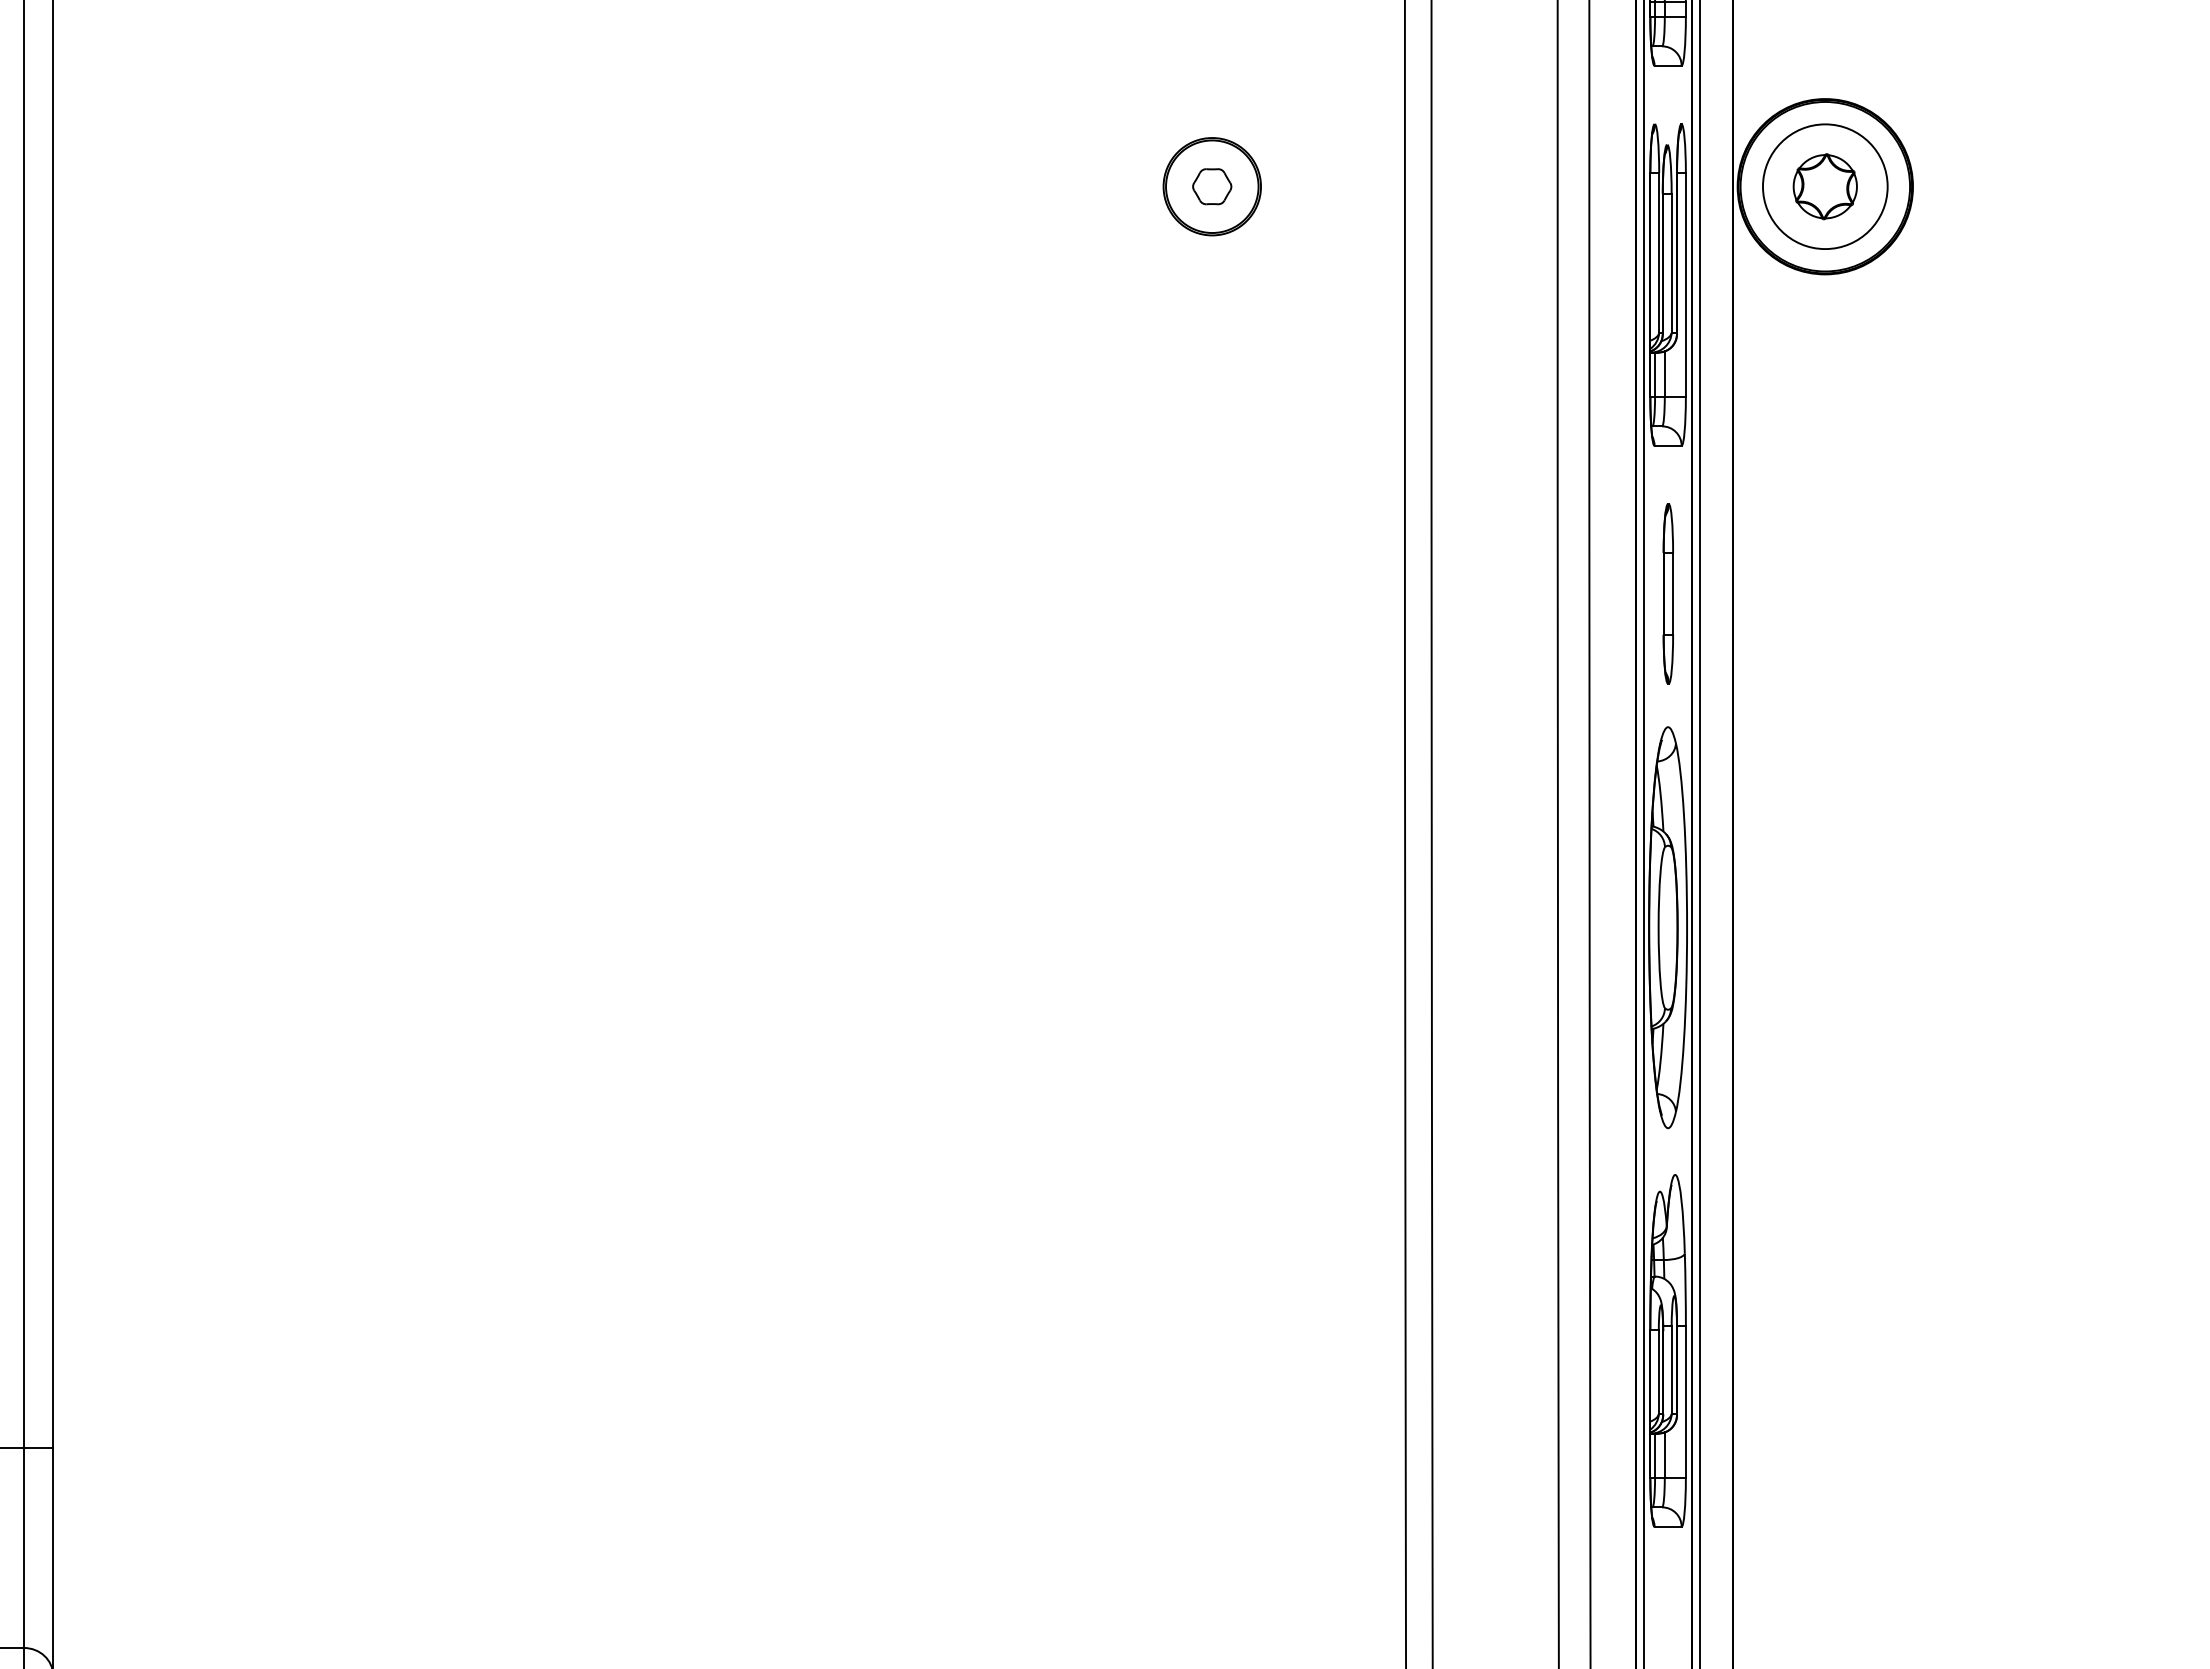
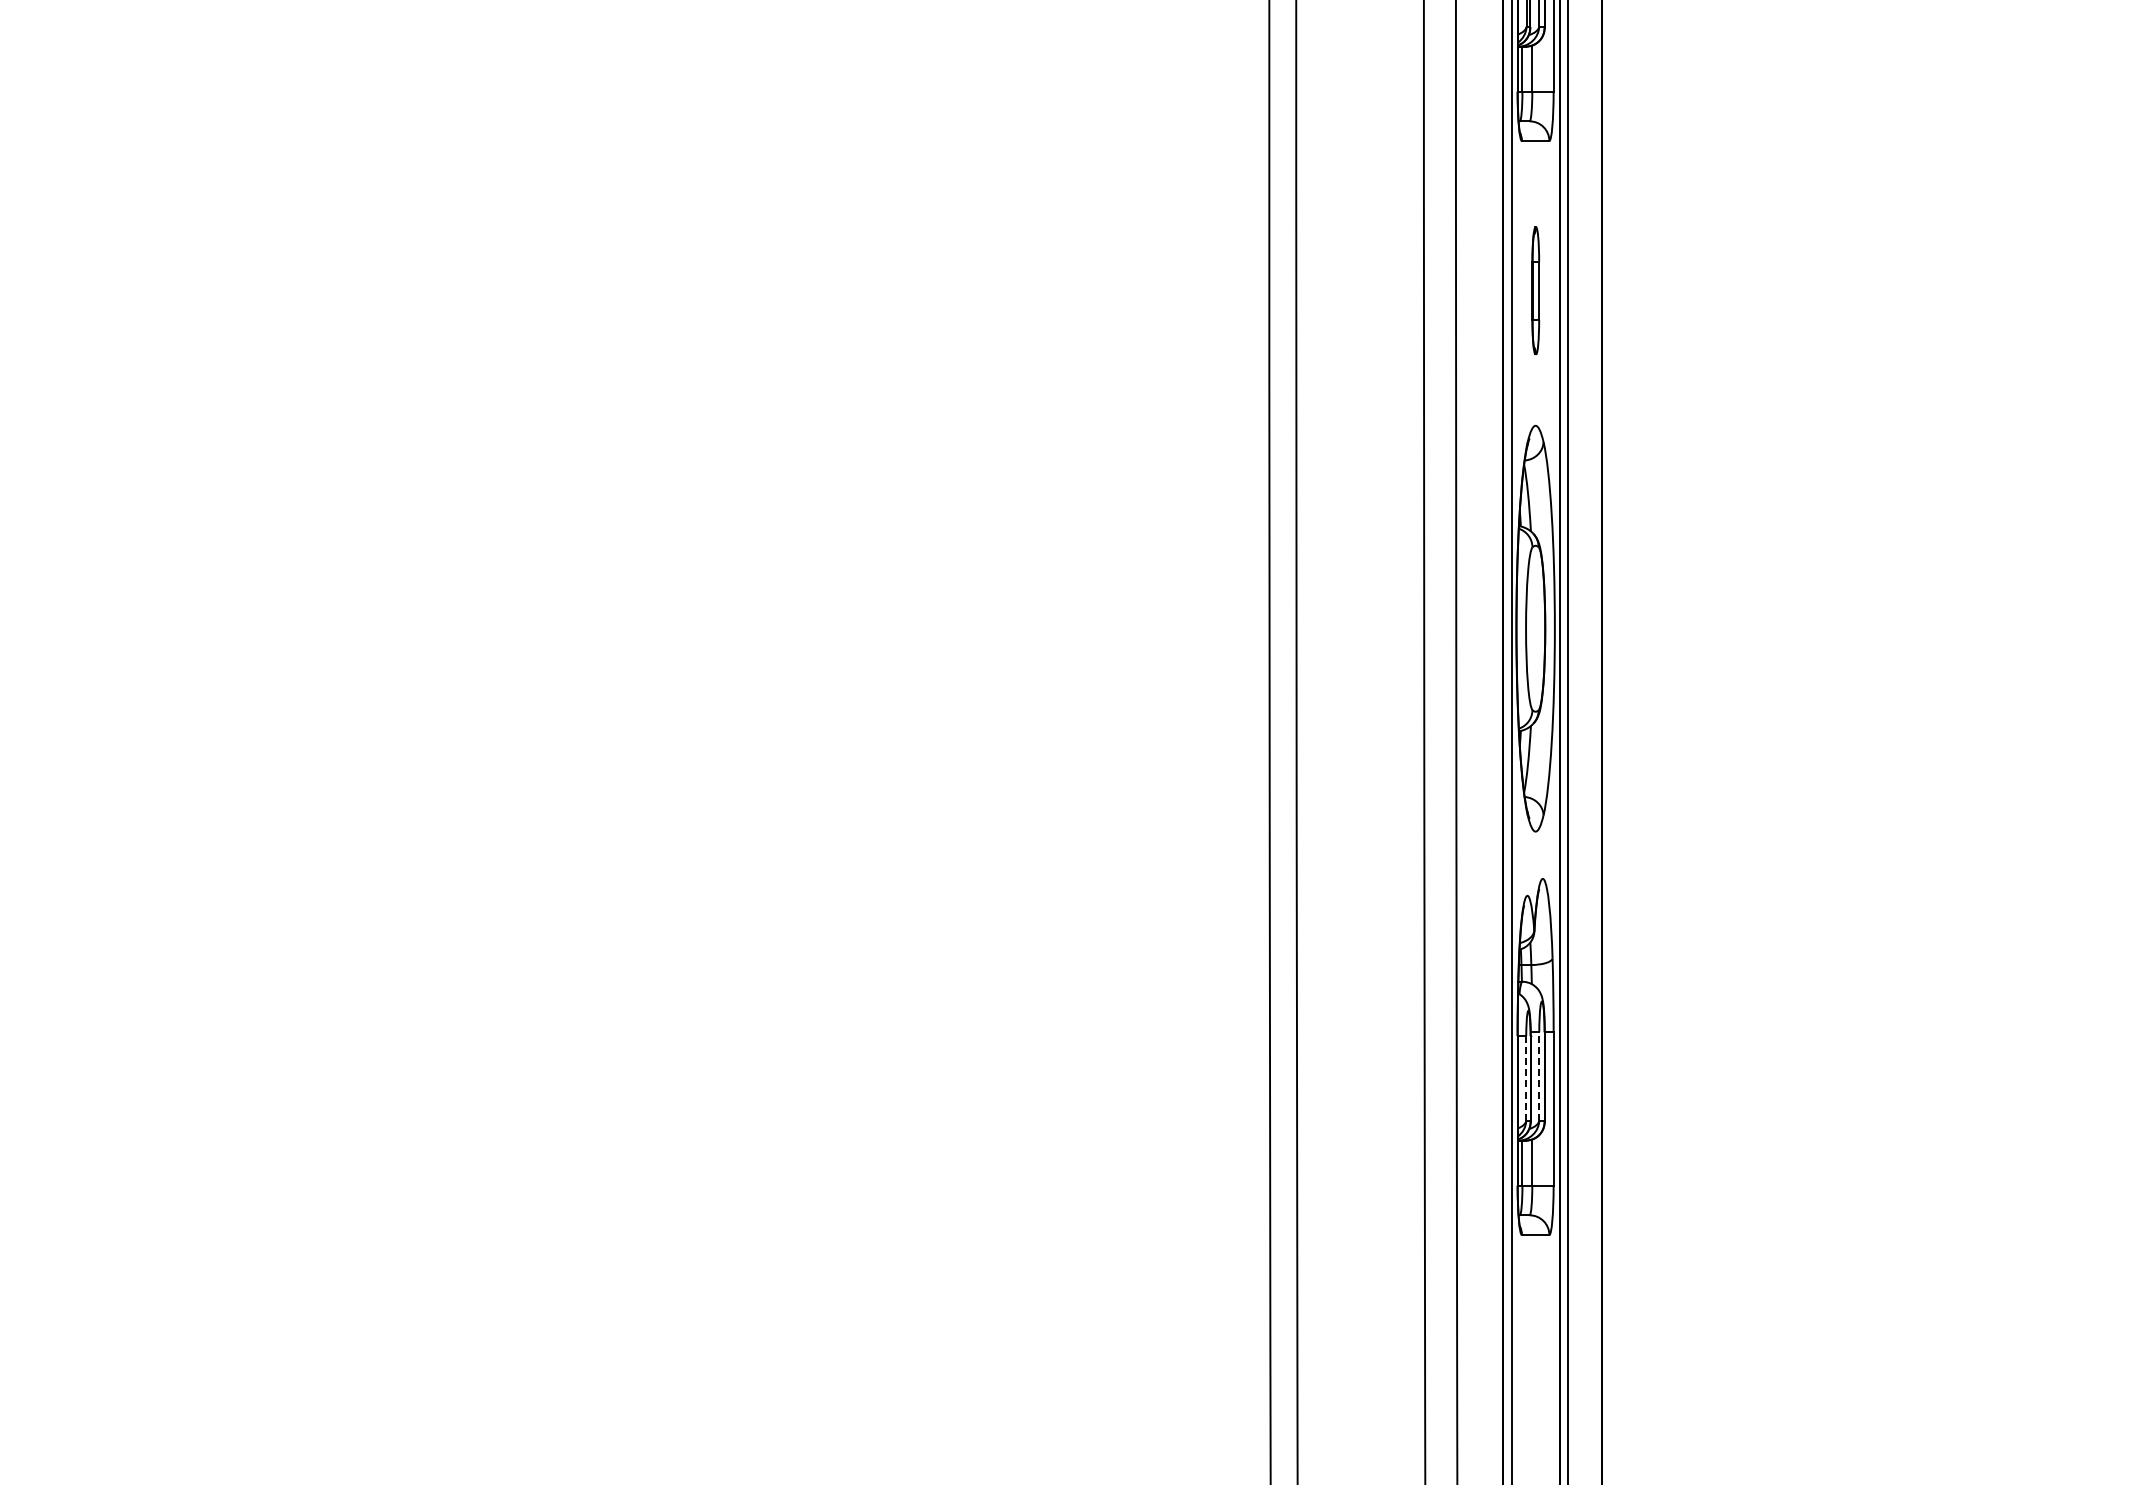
part: (1667, 593) -> (1535, 290), size x0.7
line: (1671, 1370) -> (1539, 1076), solid -> dashed
line: (1658, 1372) -> (1525, 1078), solid -> dashed

